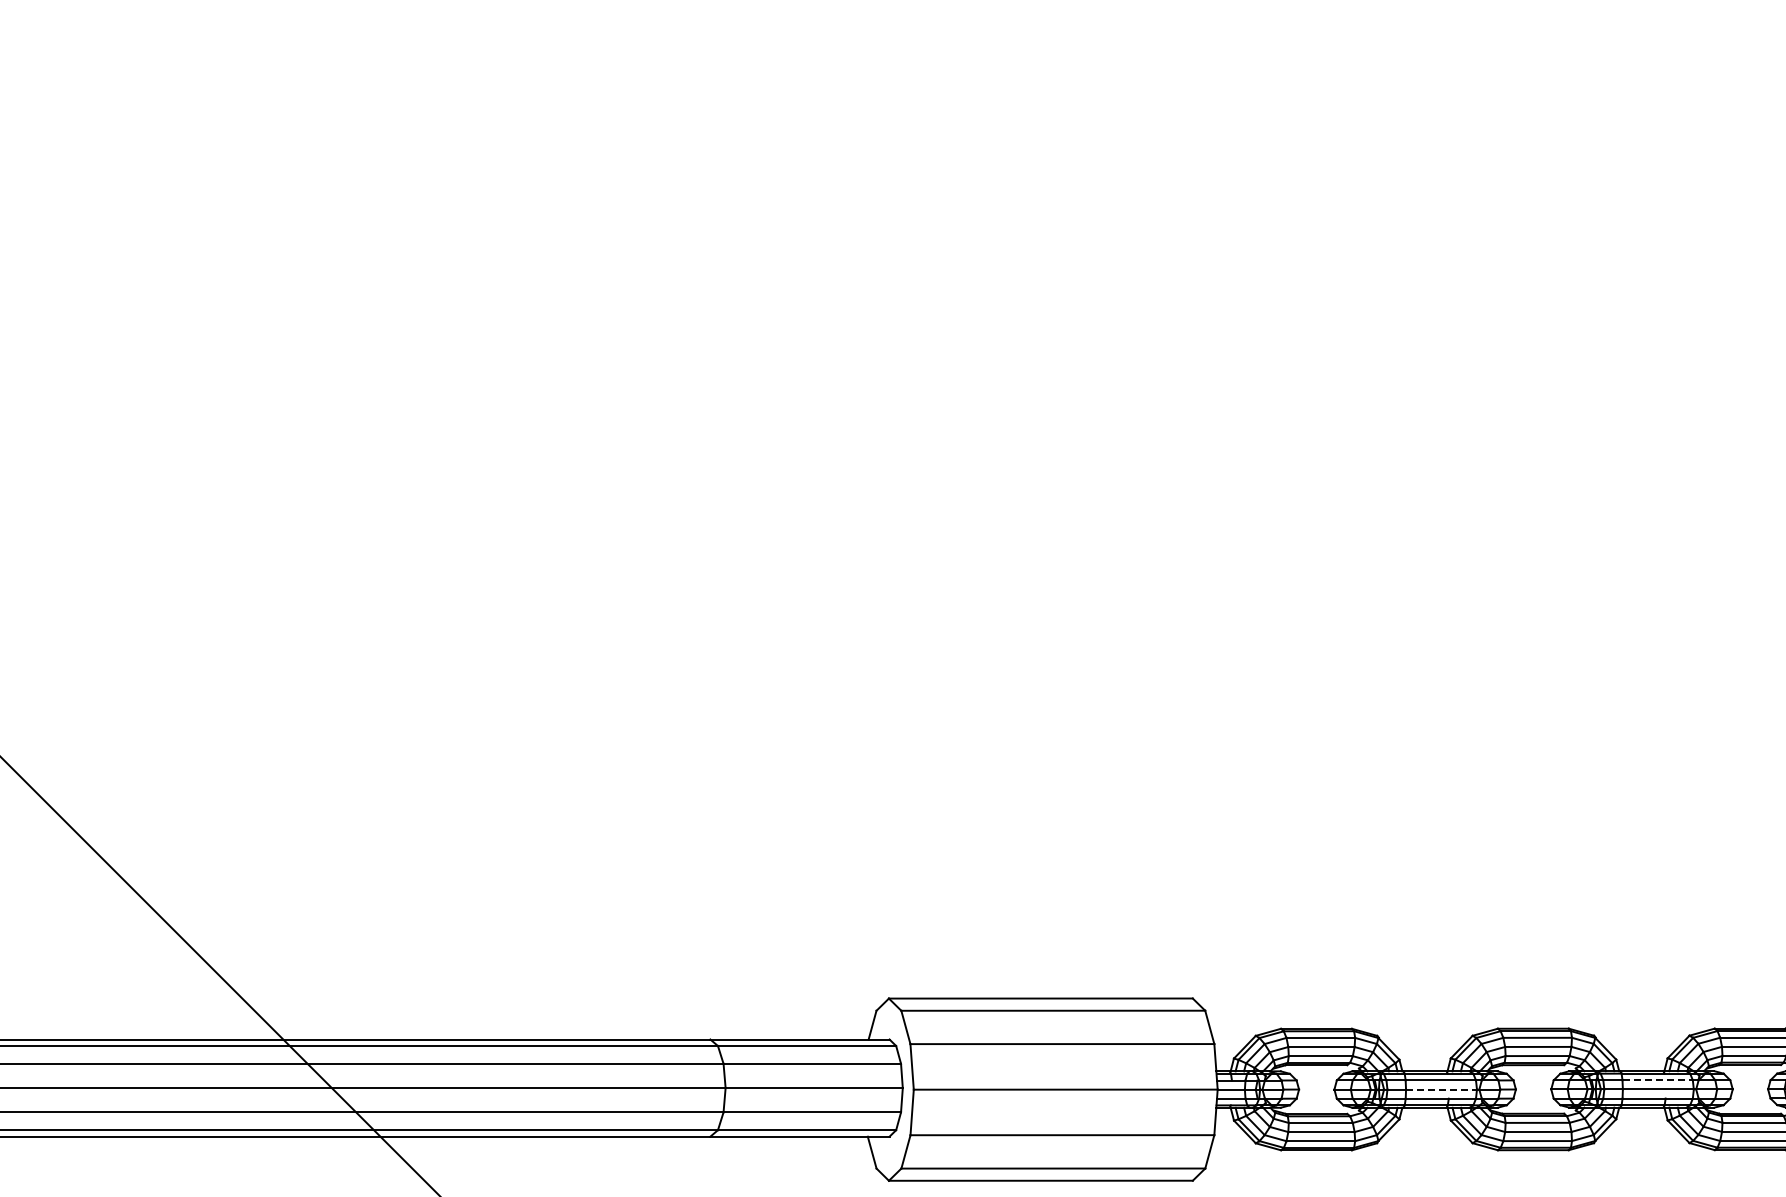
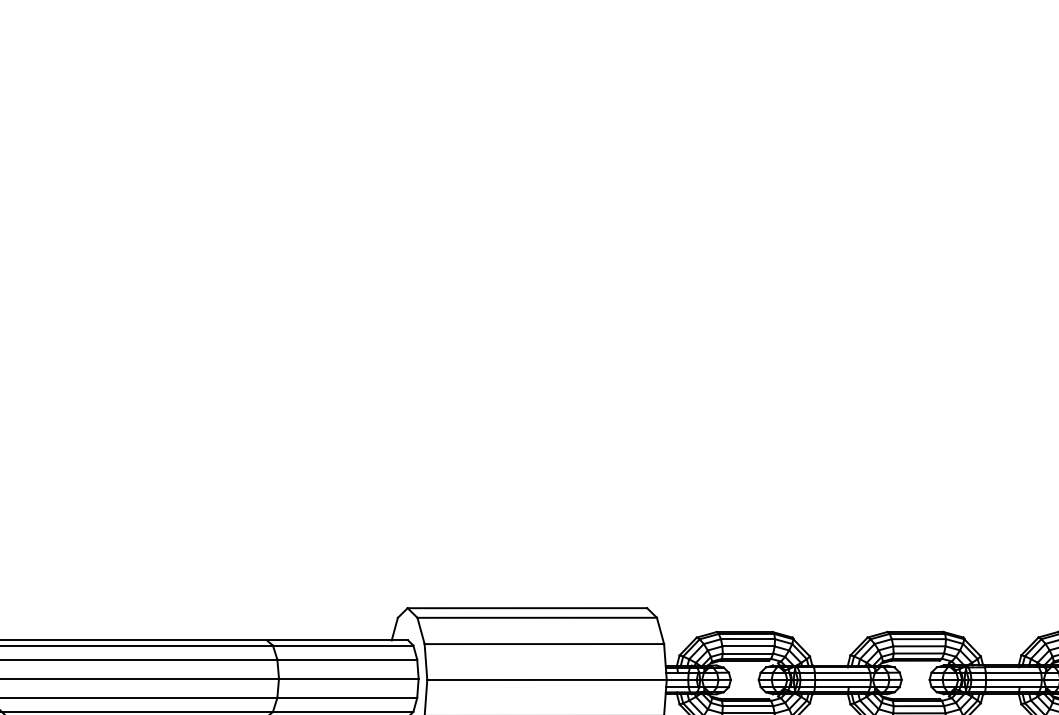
line: (1658, 1080) -> (1014, 672), dashed -> solid
line: (1442, 1089) -> (843, 679), dashed -> solid

